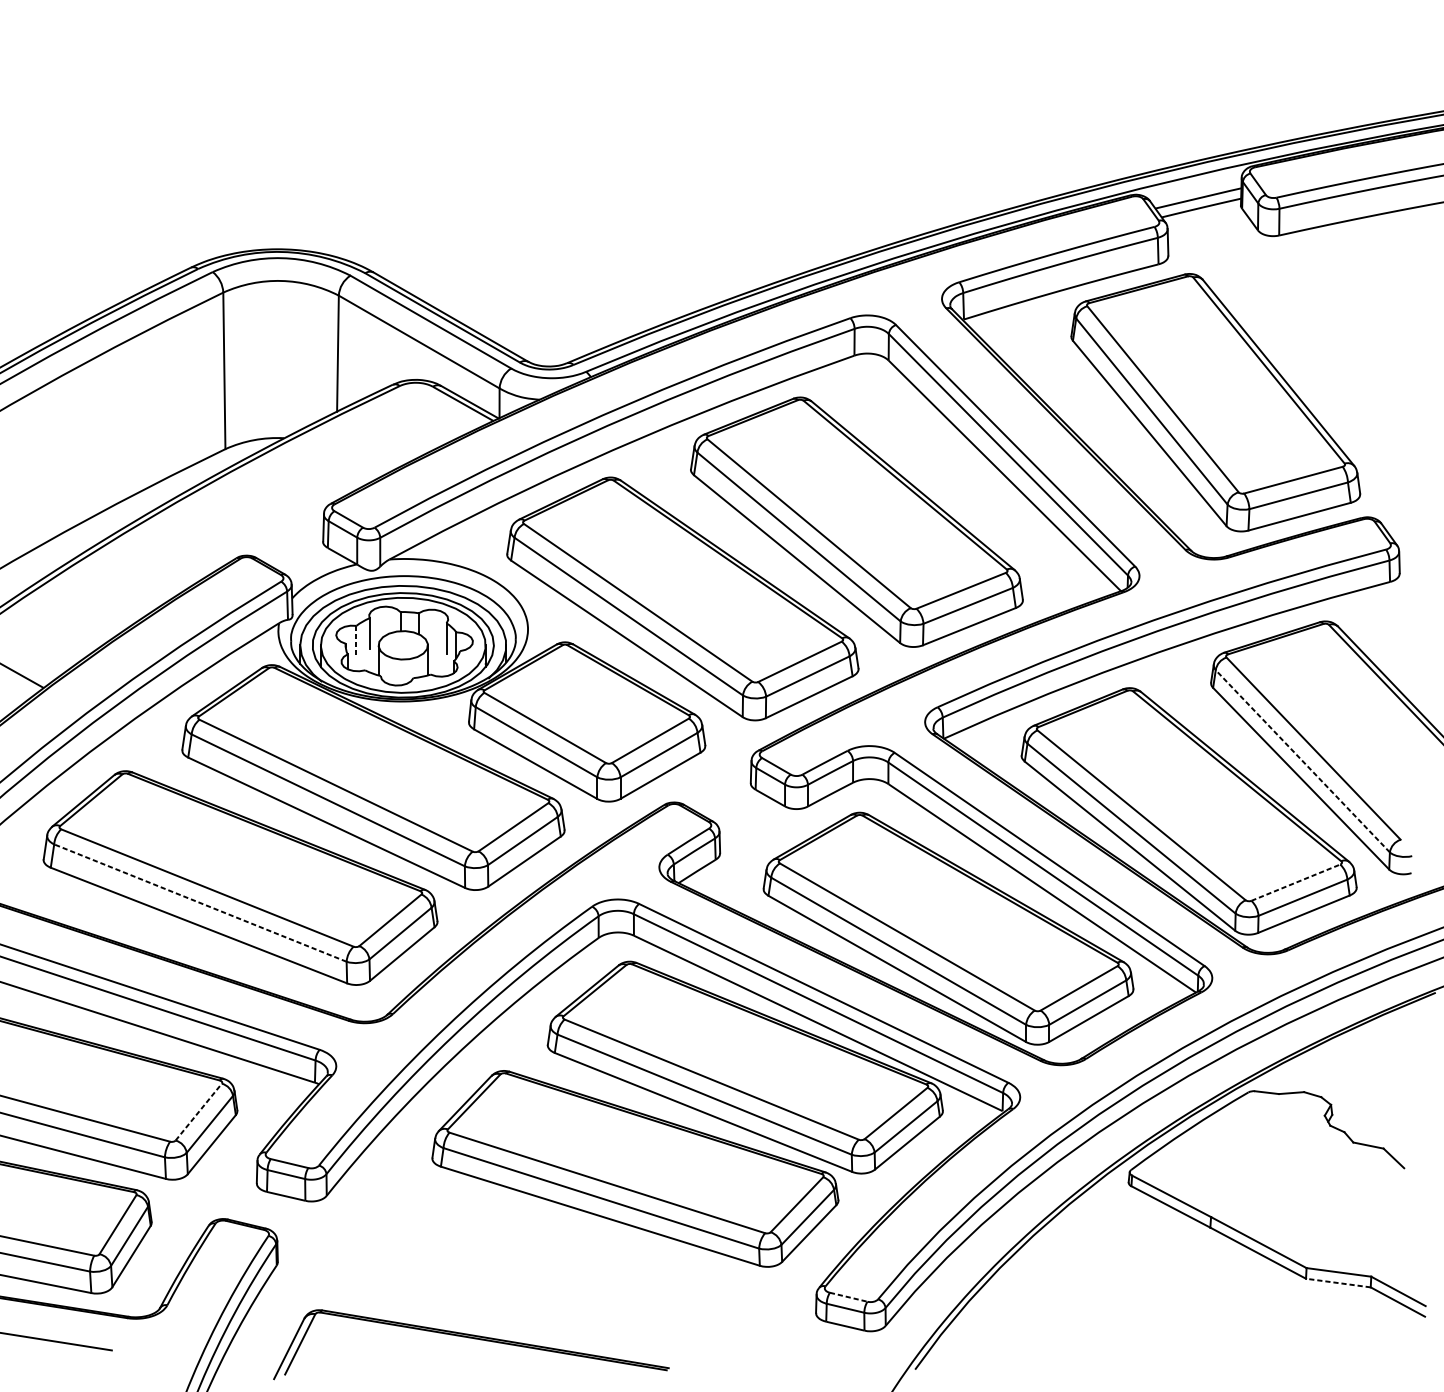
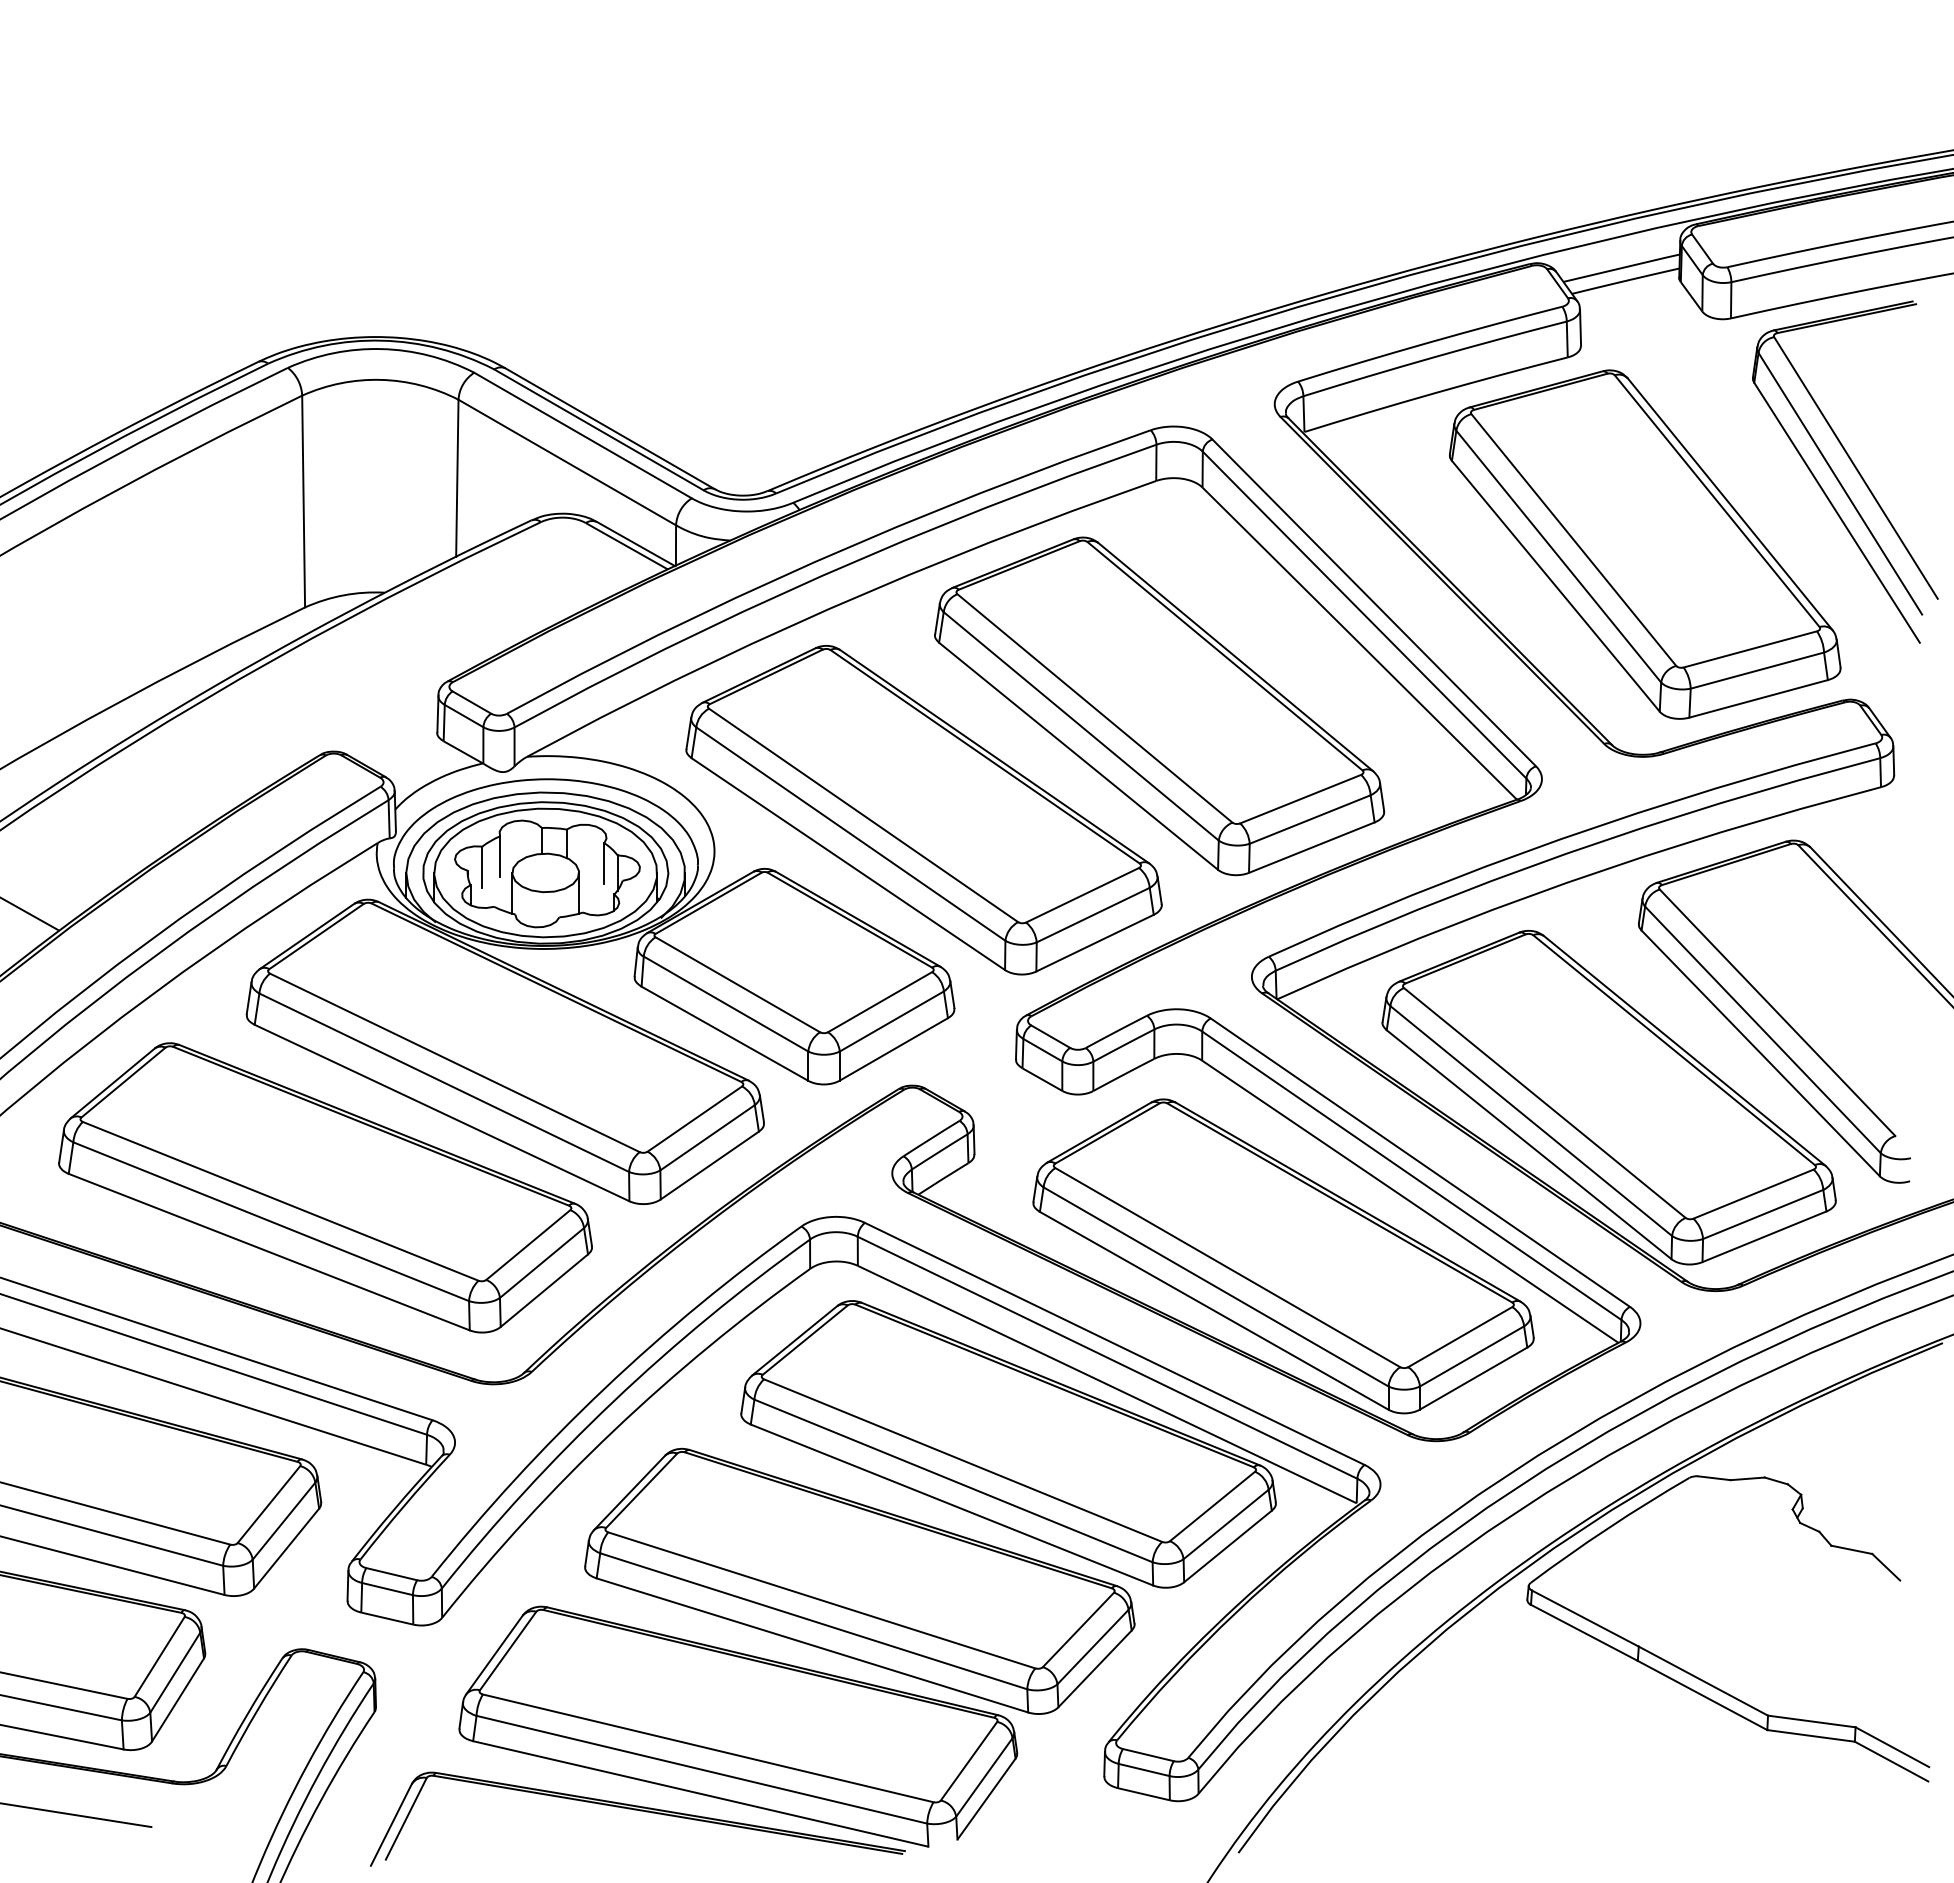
part: (1370, 345) -> (1854, 467), added
line: (356, 641) -> (482, 867), dashed -> solid
line: (1302, 761) -> (1762, 1029), dashed -> solid
line: (1295, 882) -> (1753, 1194), dashed -> solid
line: (199, 902) -> (270, 1221), dashed -> solid
line: (198, 1112) -> (268, 1504), dashed -> solid
part: (545, 1276) -> (738, 1726), added
line: (1337, 1282) -> (1810, 1735), dashed -> solid
line: (848, 1297) -> (1148, 1755), dashed -> solid

